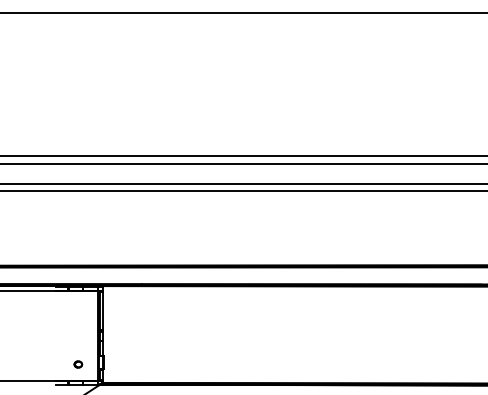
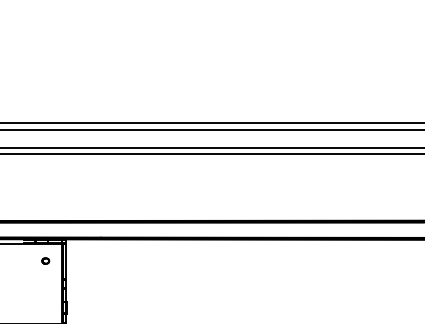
part: (78, 364) -> (45, 261), moved

